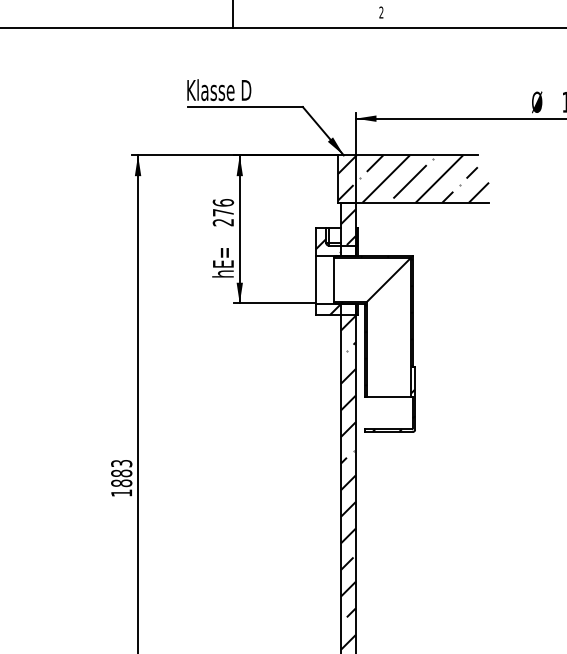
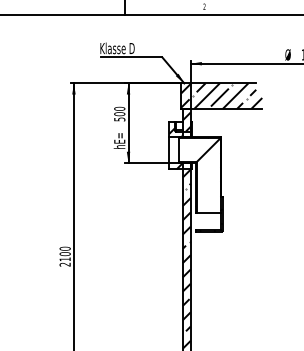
text: (222, 211) -> (119, 113), 276 -> 500
text: (120, 477) -> (64, 256), 1883 -> 2100

